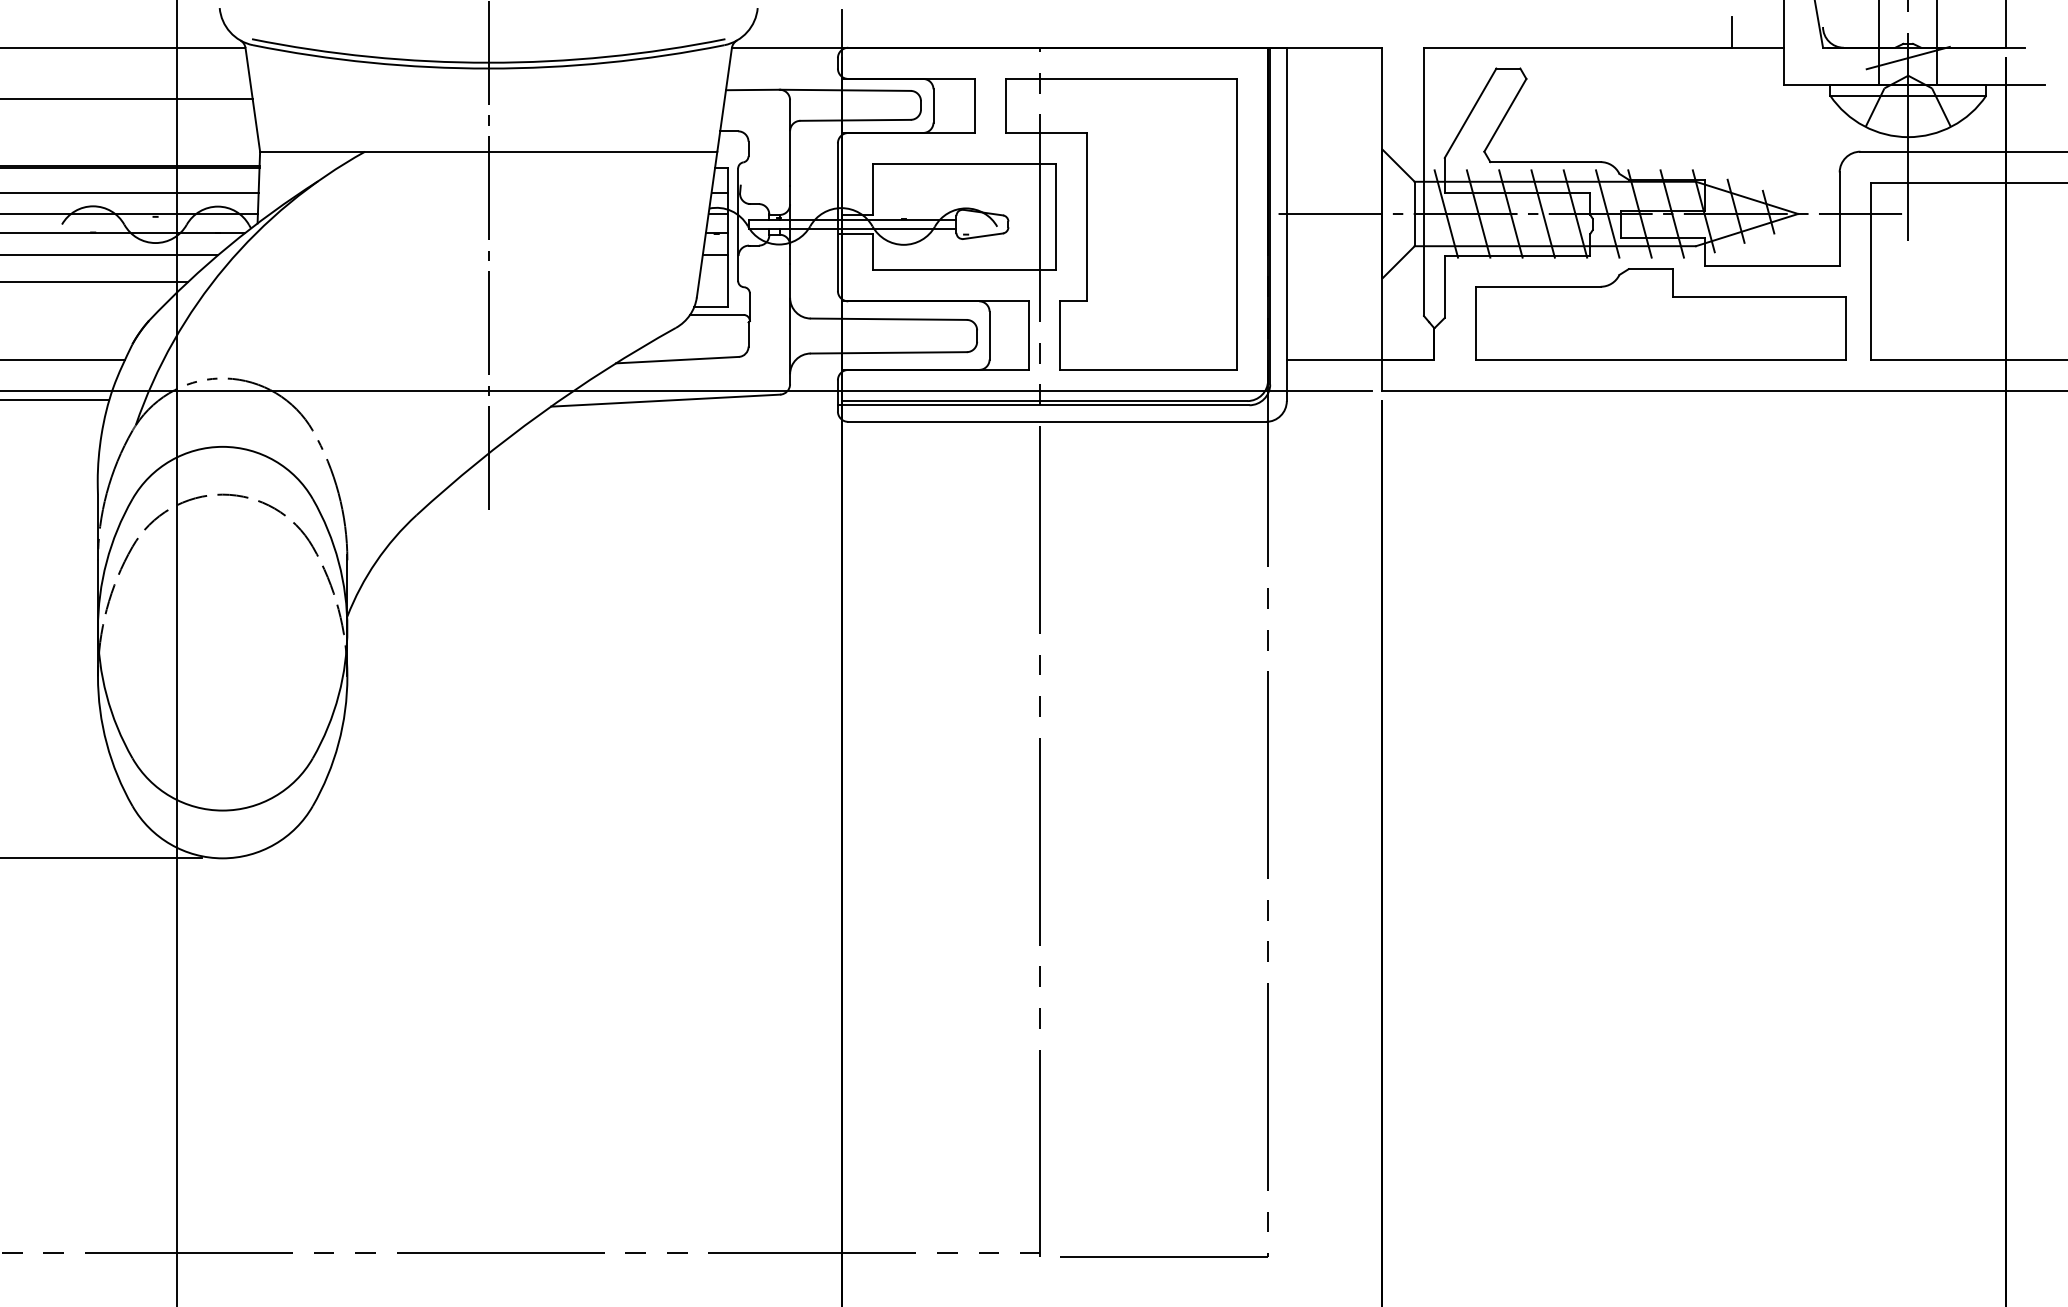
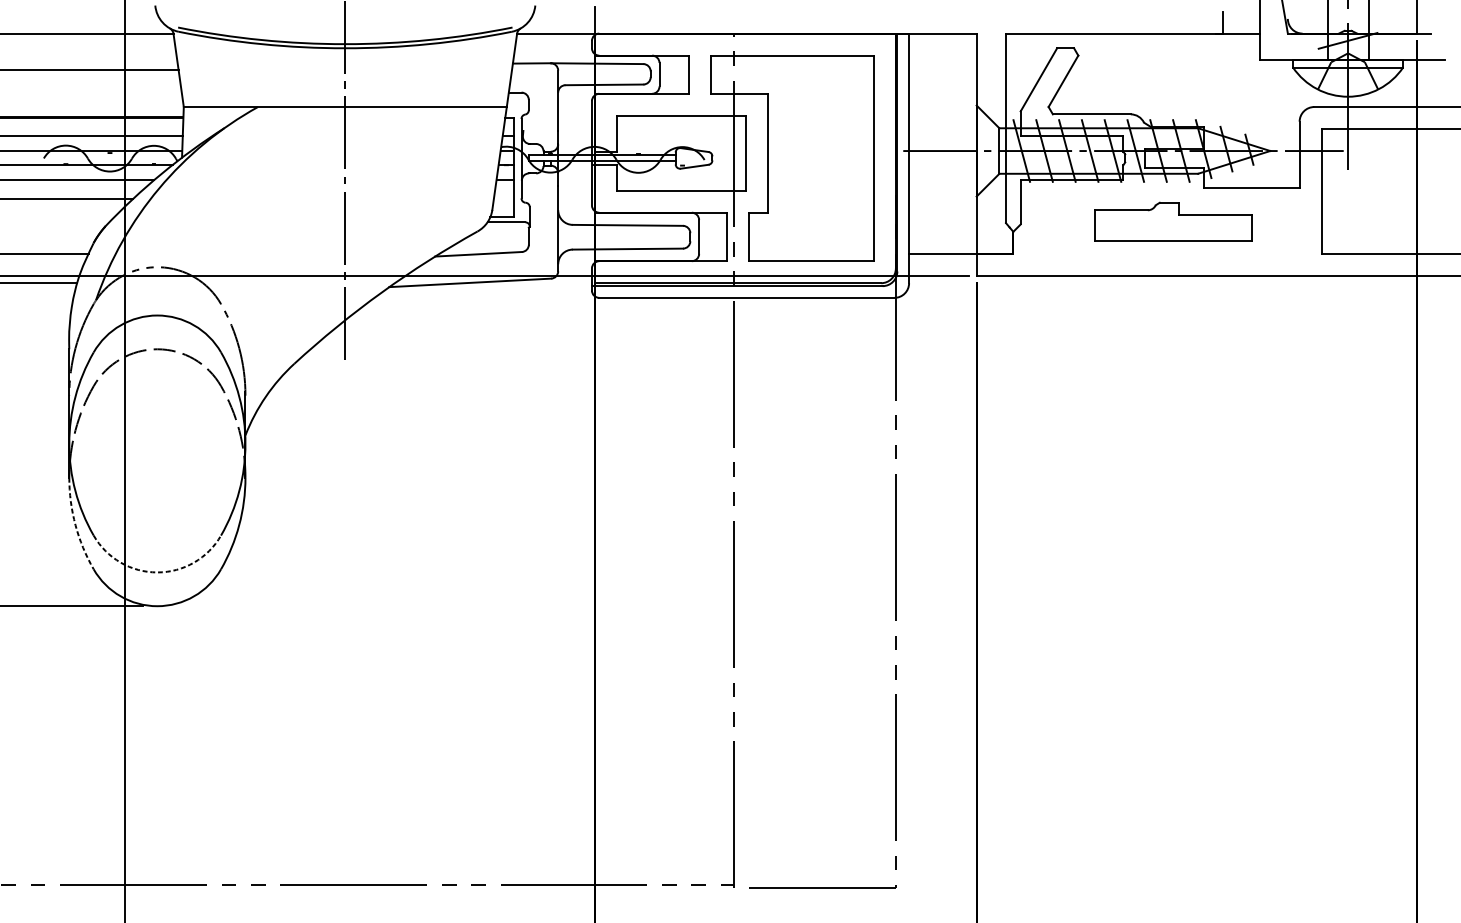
part: (1660, 314) -> (1173, 222), size x0.6
arc: (106, 743) -> (75, 525), solid -> dashed
arc: (222, 810) -> (157, 572), solid -> dashed

